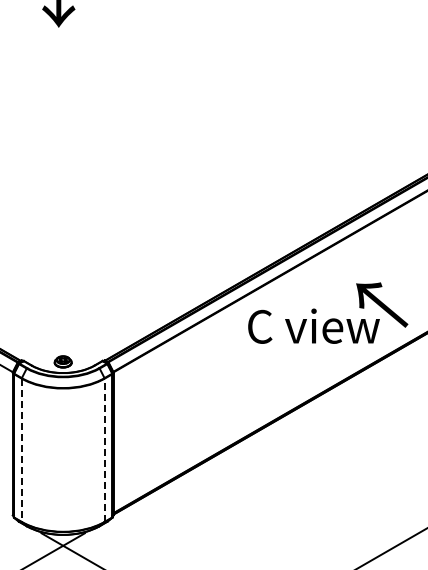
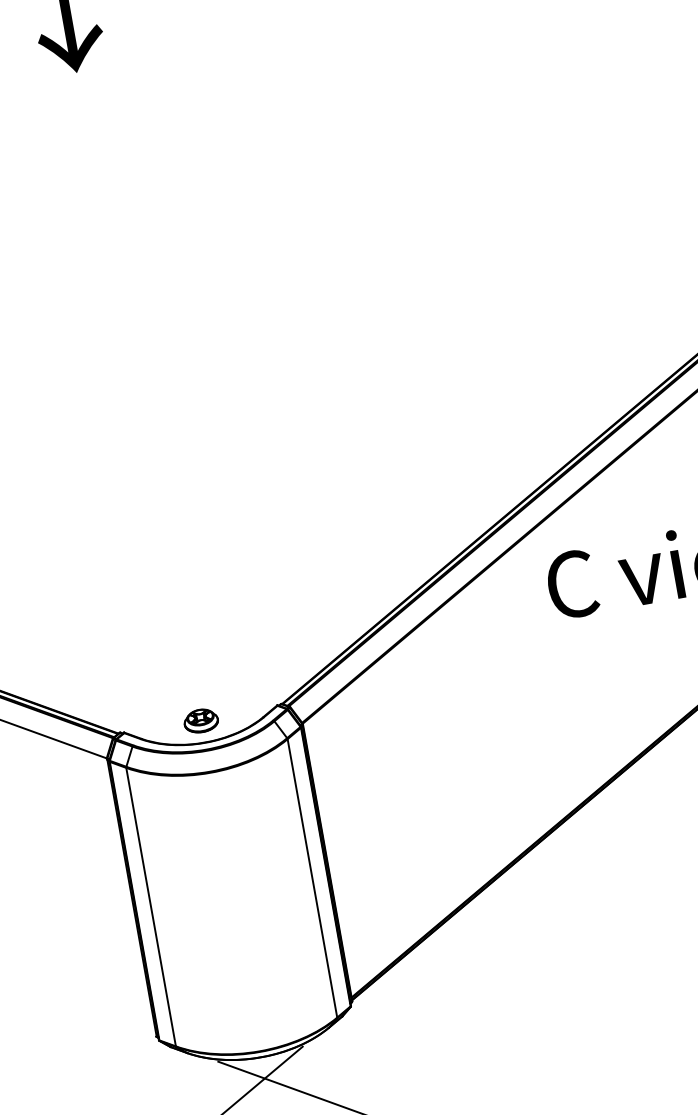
line: (21, 450) -> (150, 907), dashed -> solid
line: (104, 450) -> (312, 878), dashed -> solid

